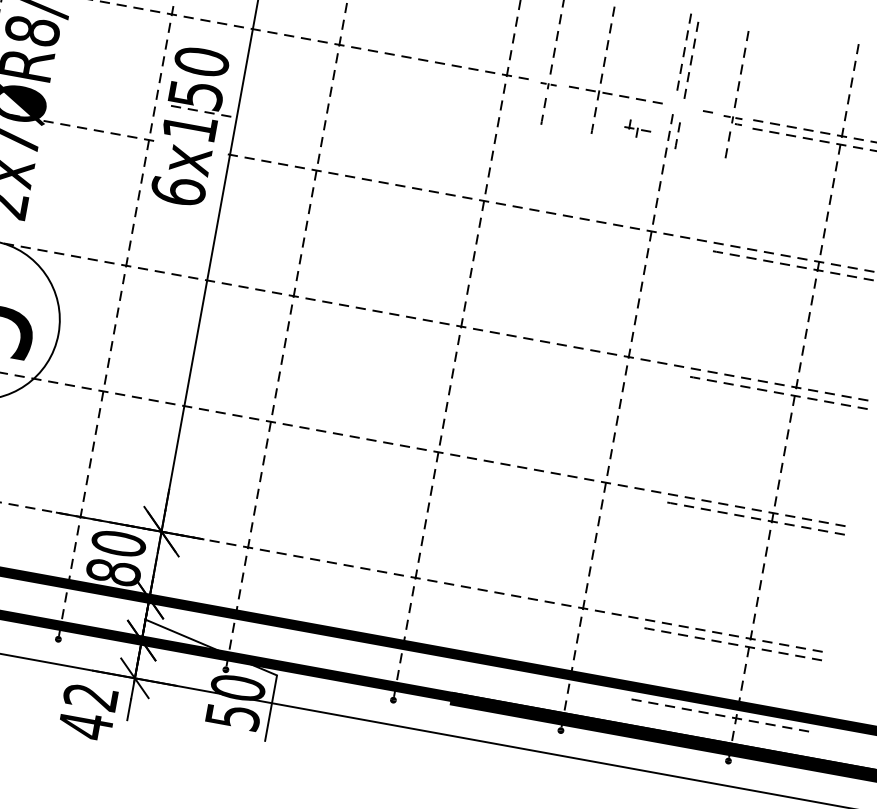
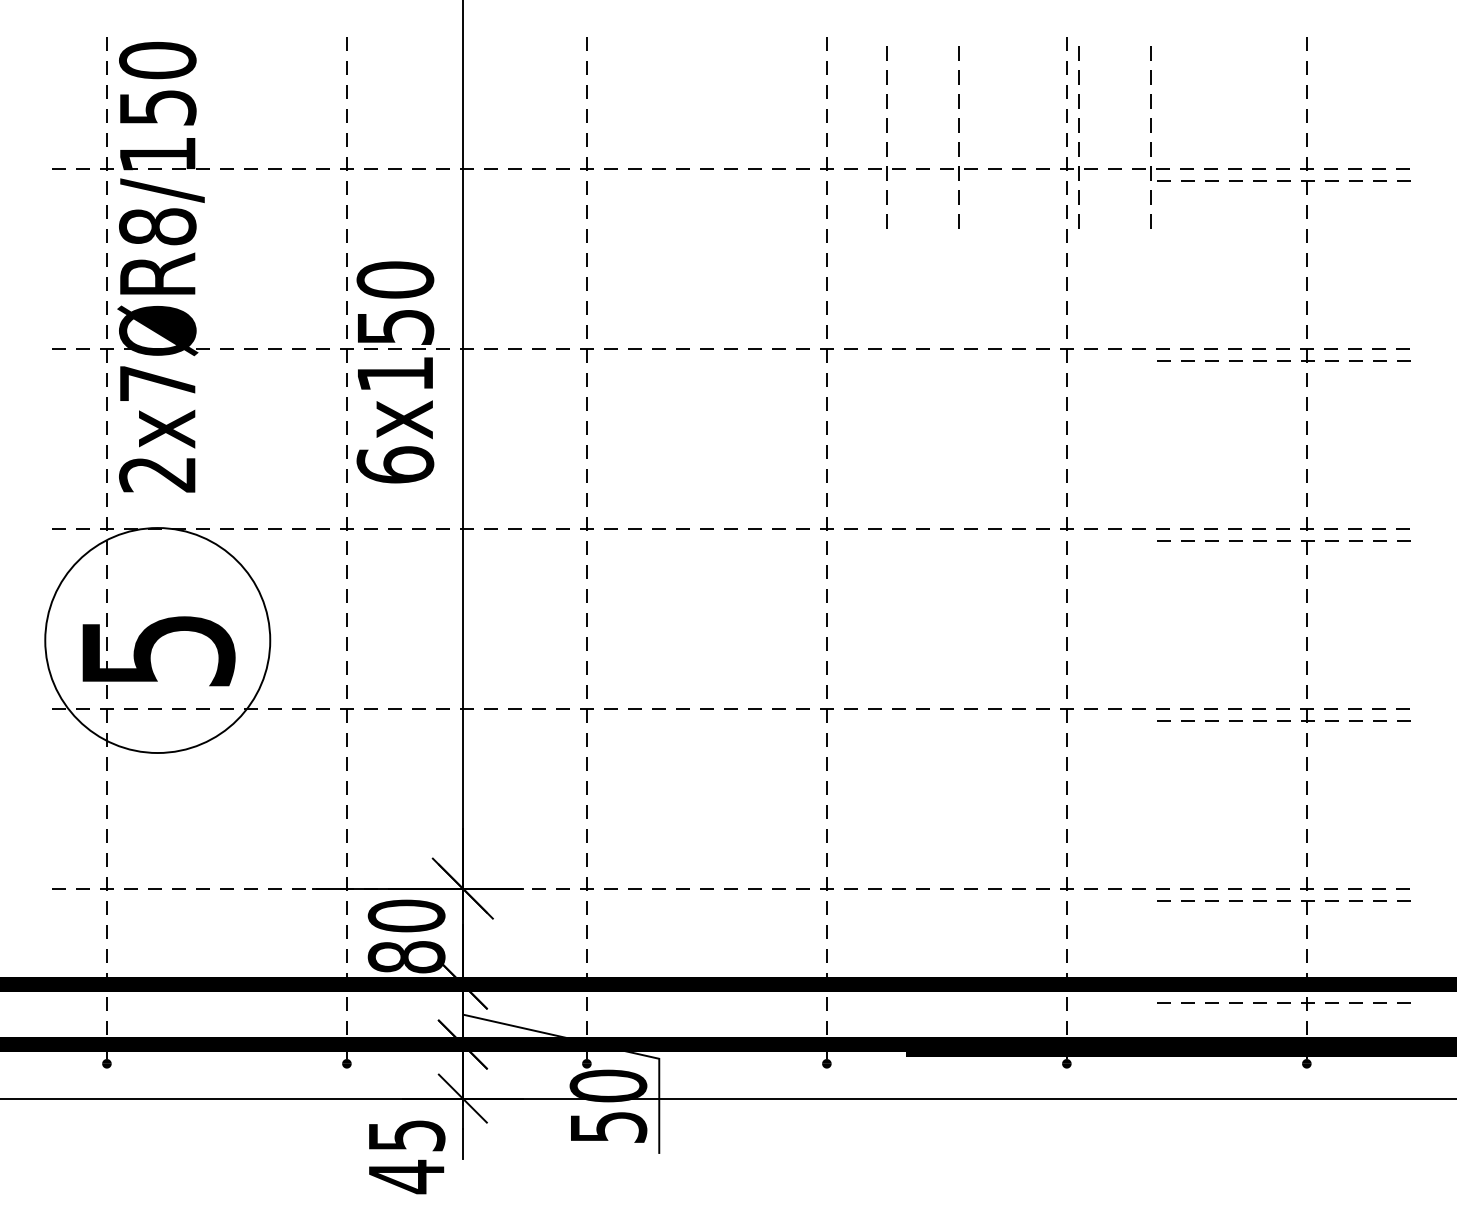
part: (547, 86) -> (886, 173), size x1.67
part: (732, 119) -> (1151, 173), size x1.43
part: (195, 127) -> (402, 372), moved
part: (637, 129) -> (1078, 168), moved
text: (90, 696) -> (406, 1135), 42 -> 45

